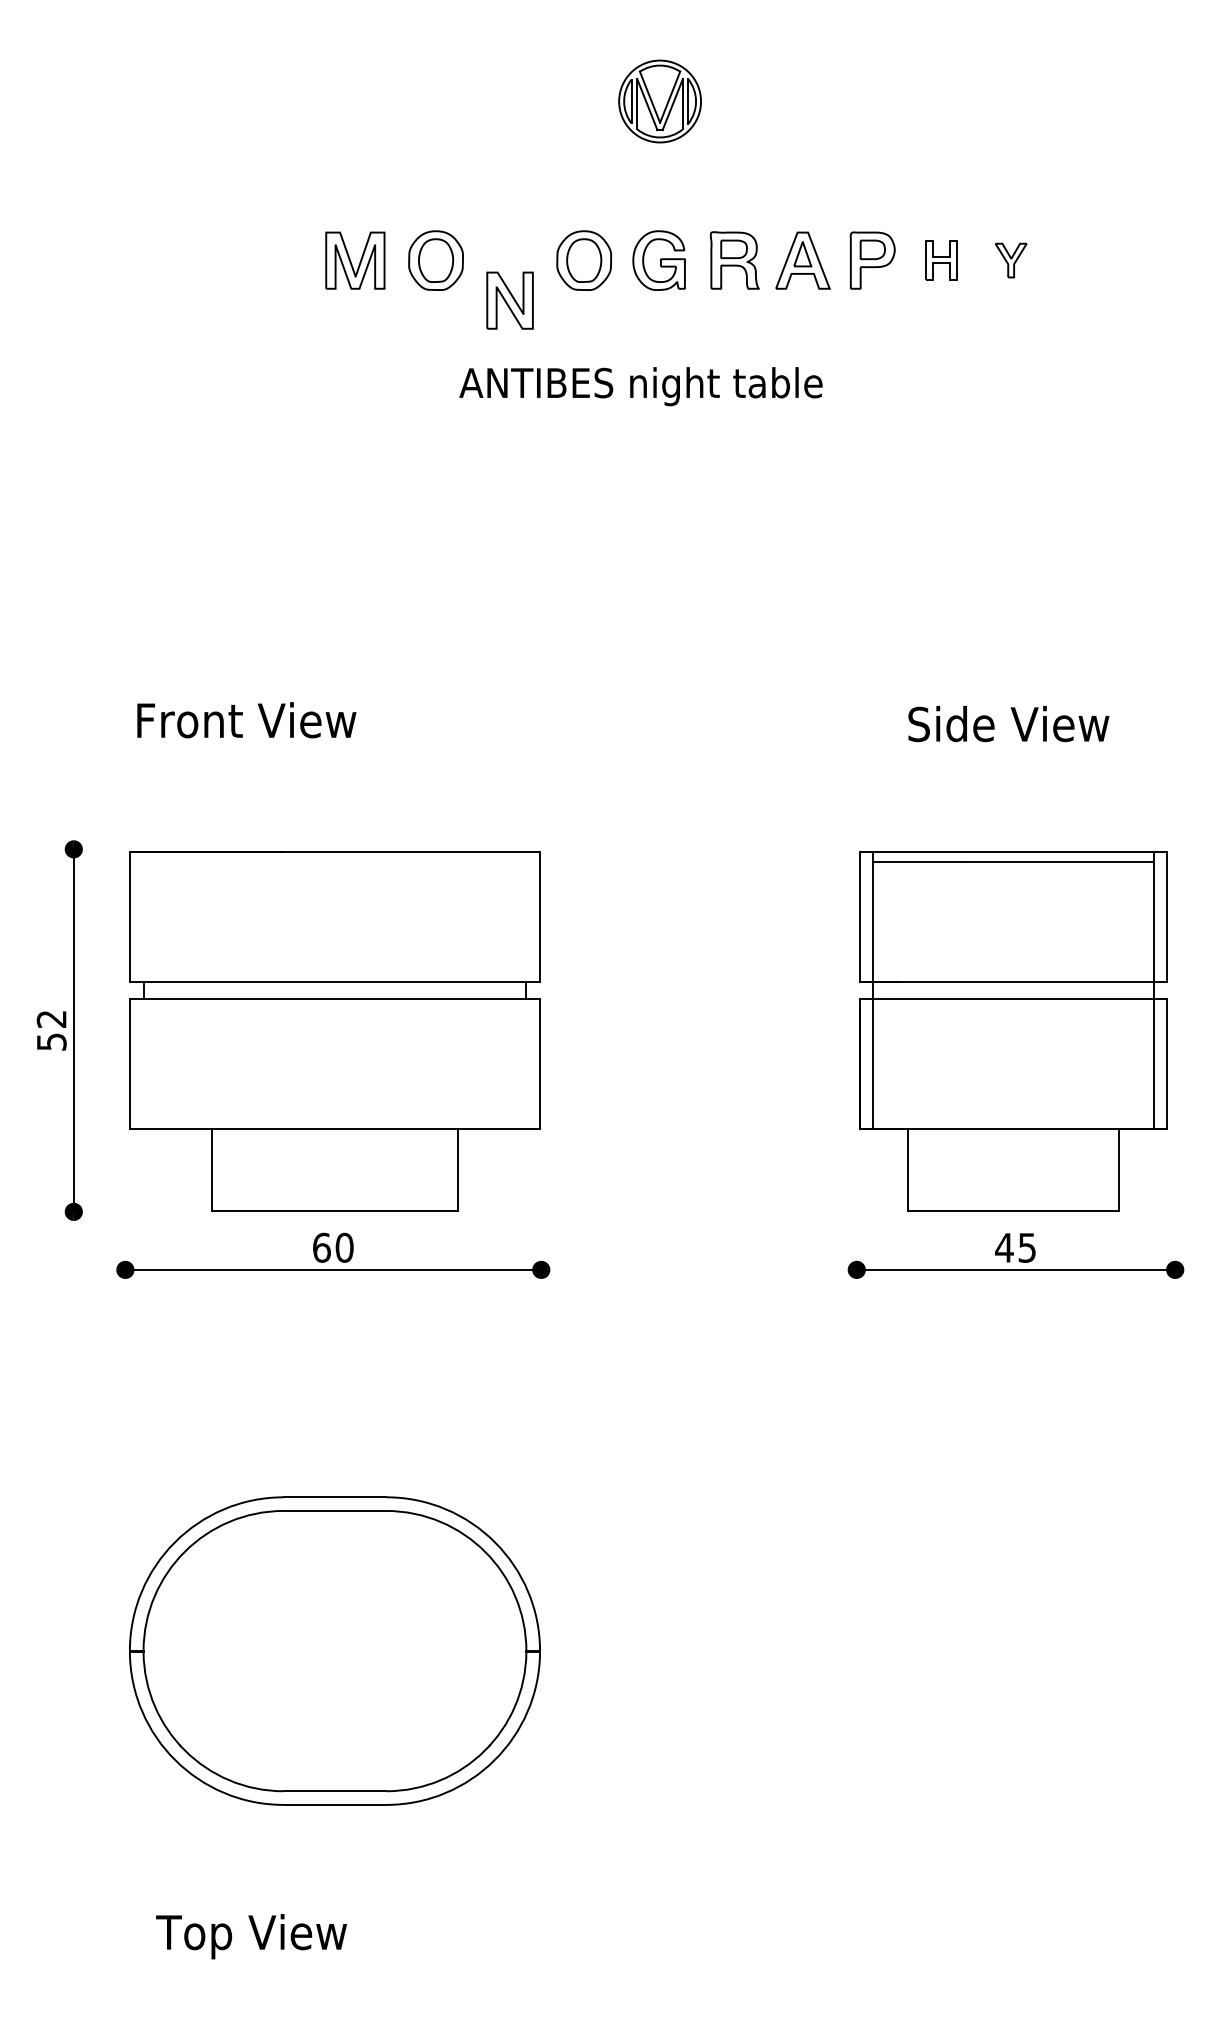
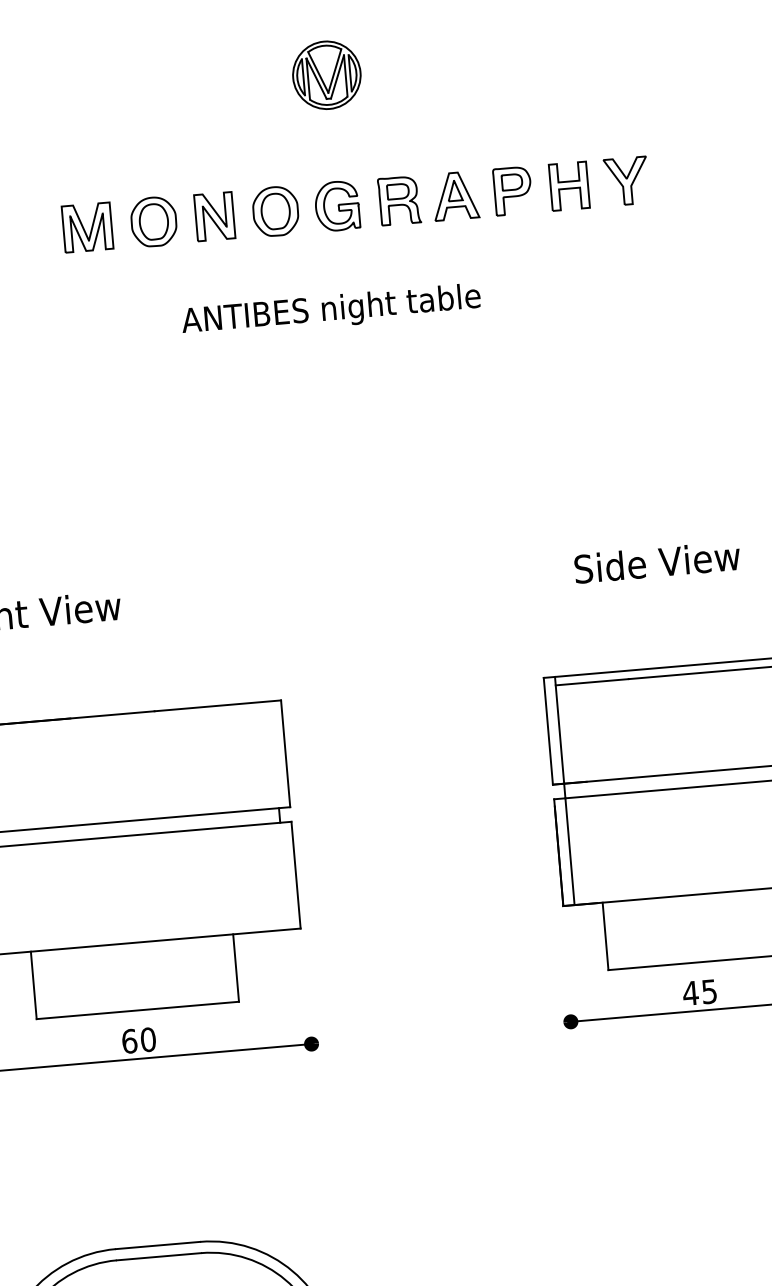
part: (941, 260) -> (569, 186), size x1.43
part: (1010, 260) -> (626, 181), size x1.67
part: (509, 300) -> (214, 216), moved

